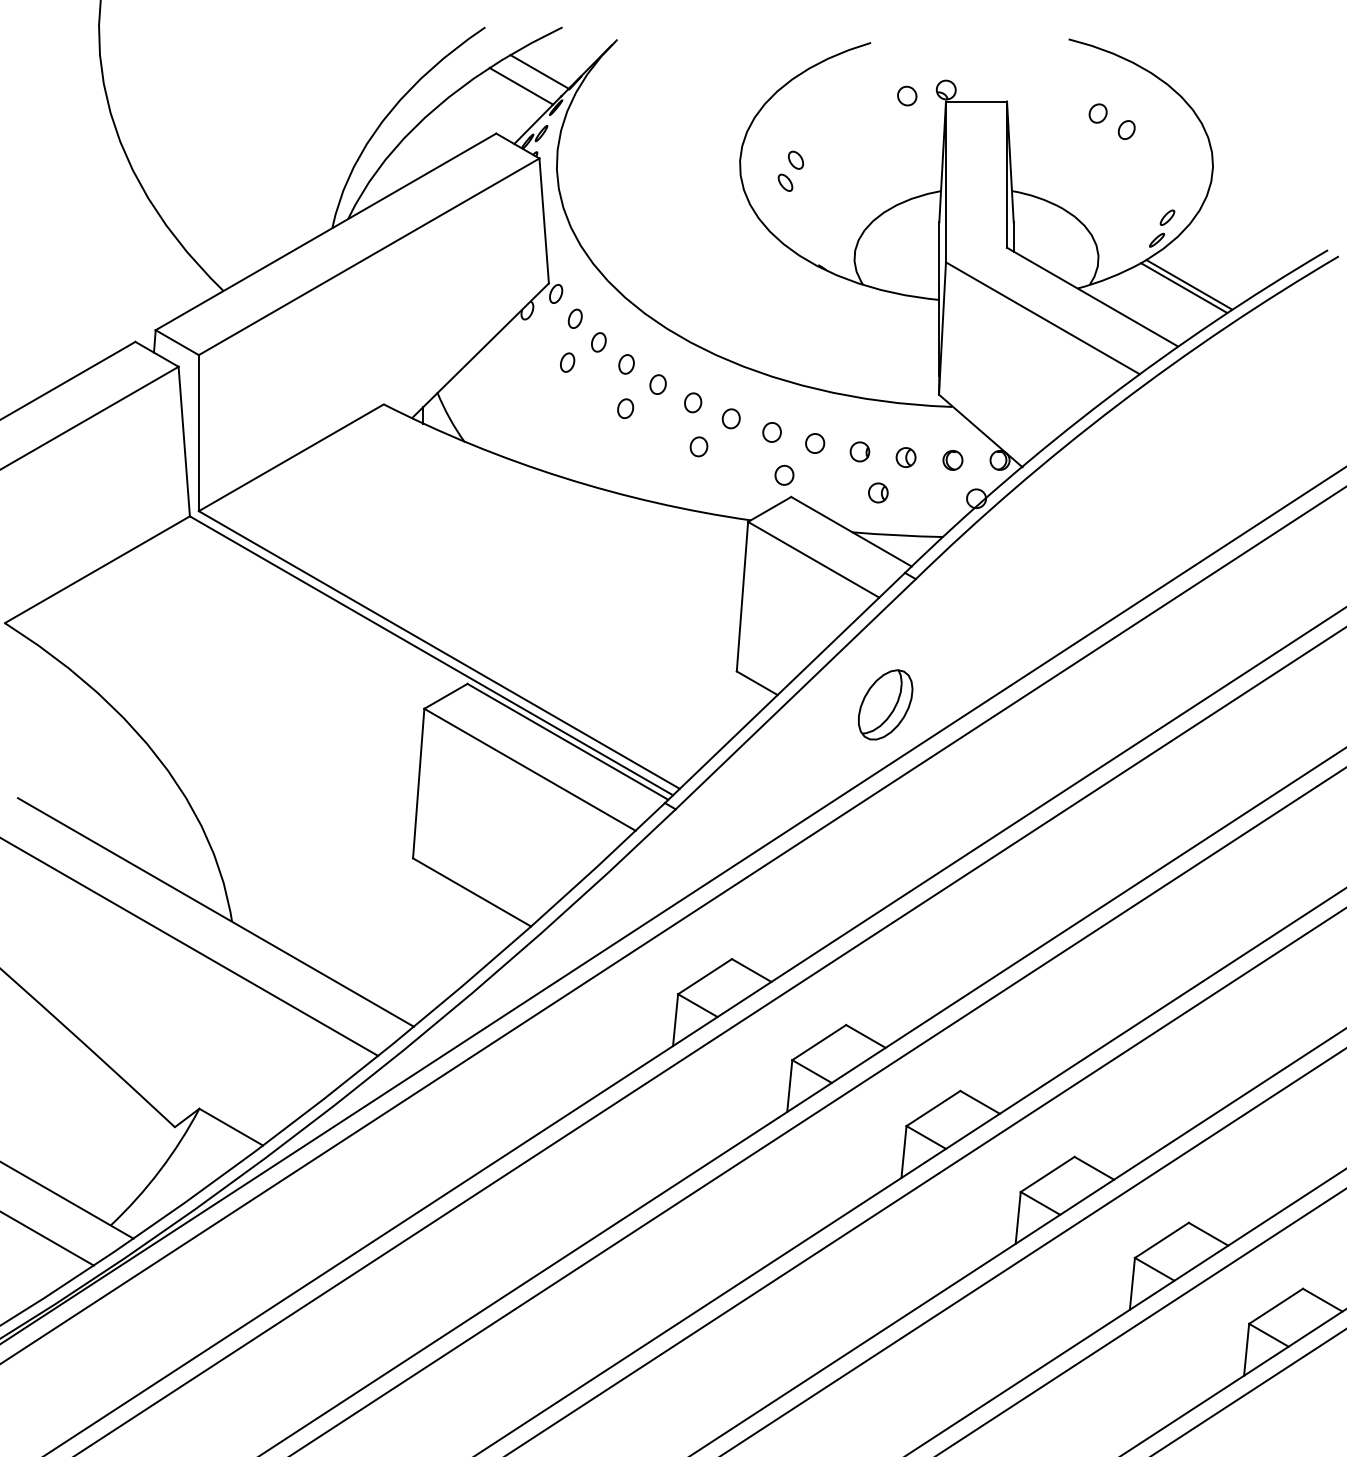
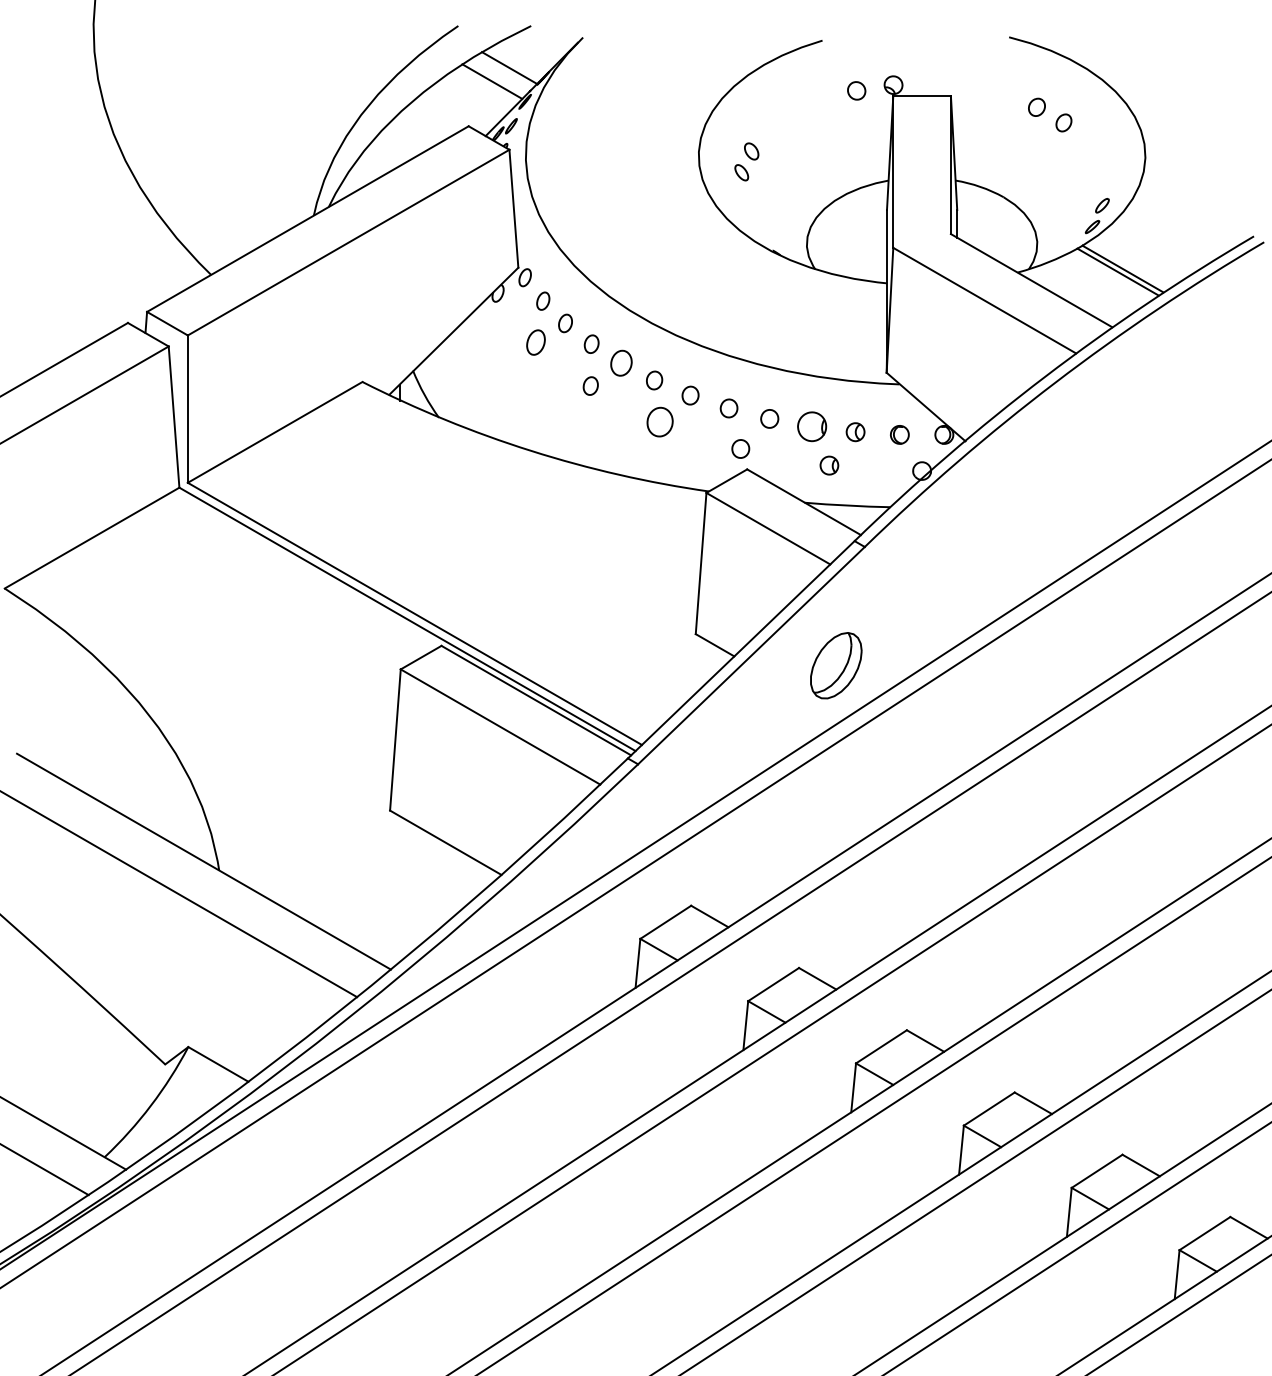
part: (567, 362) -> (535, 342), size x1.4
part: (658, 384) -> (621, 363), size x1.4
part: (698, 446) -> (659, 421), size x1.6
part: (859, 451) -> (811, 426), size x1.6

